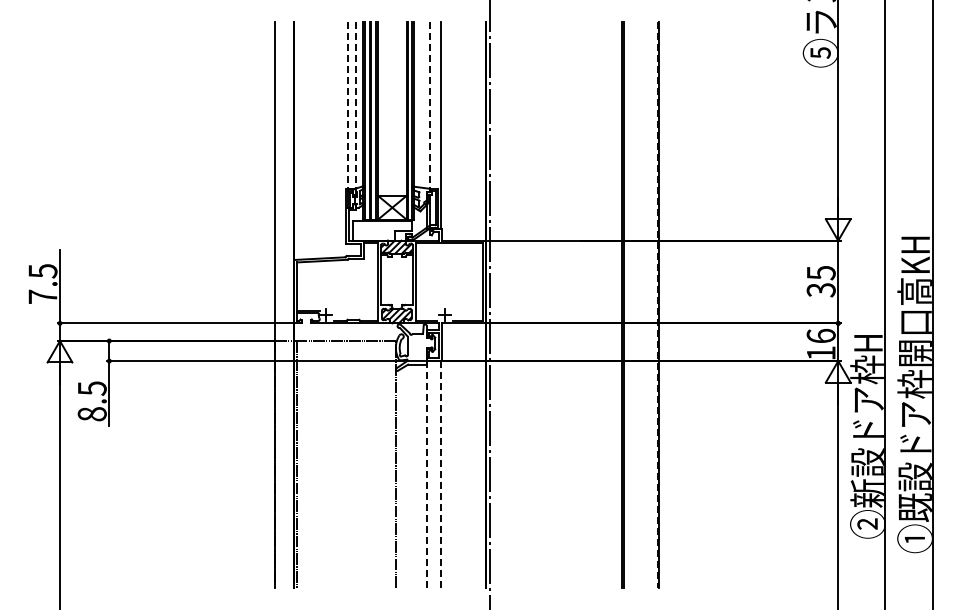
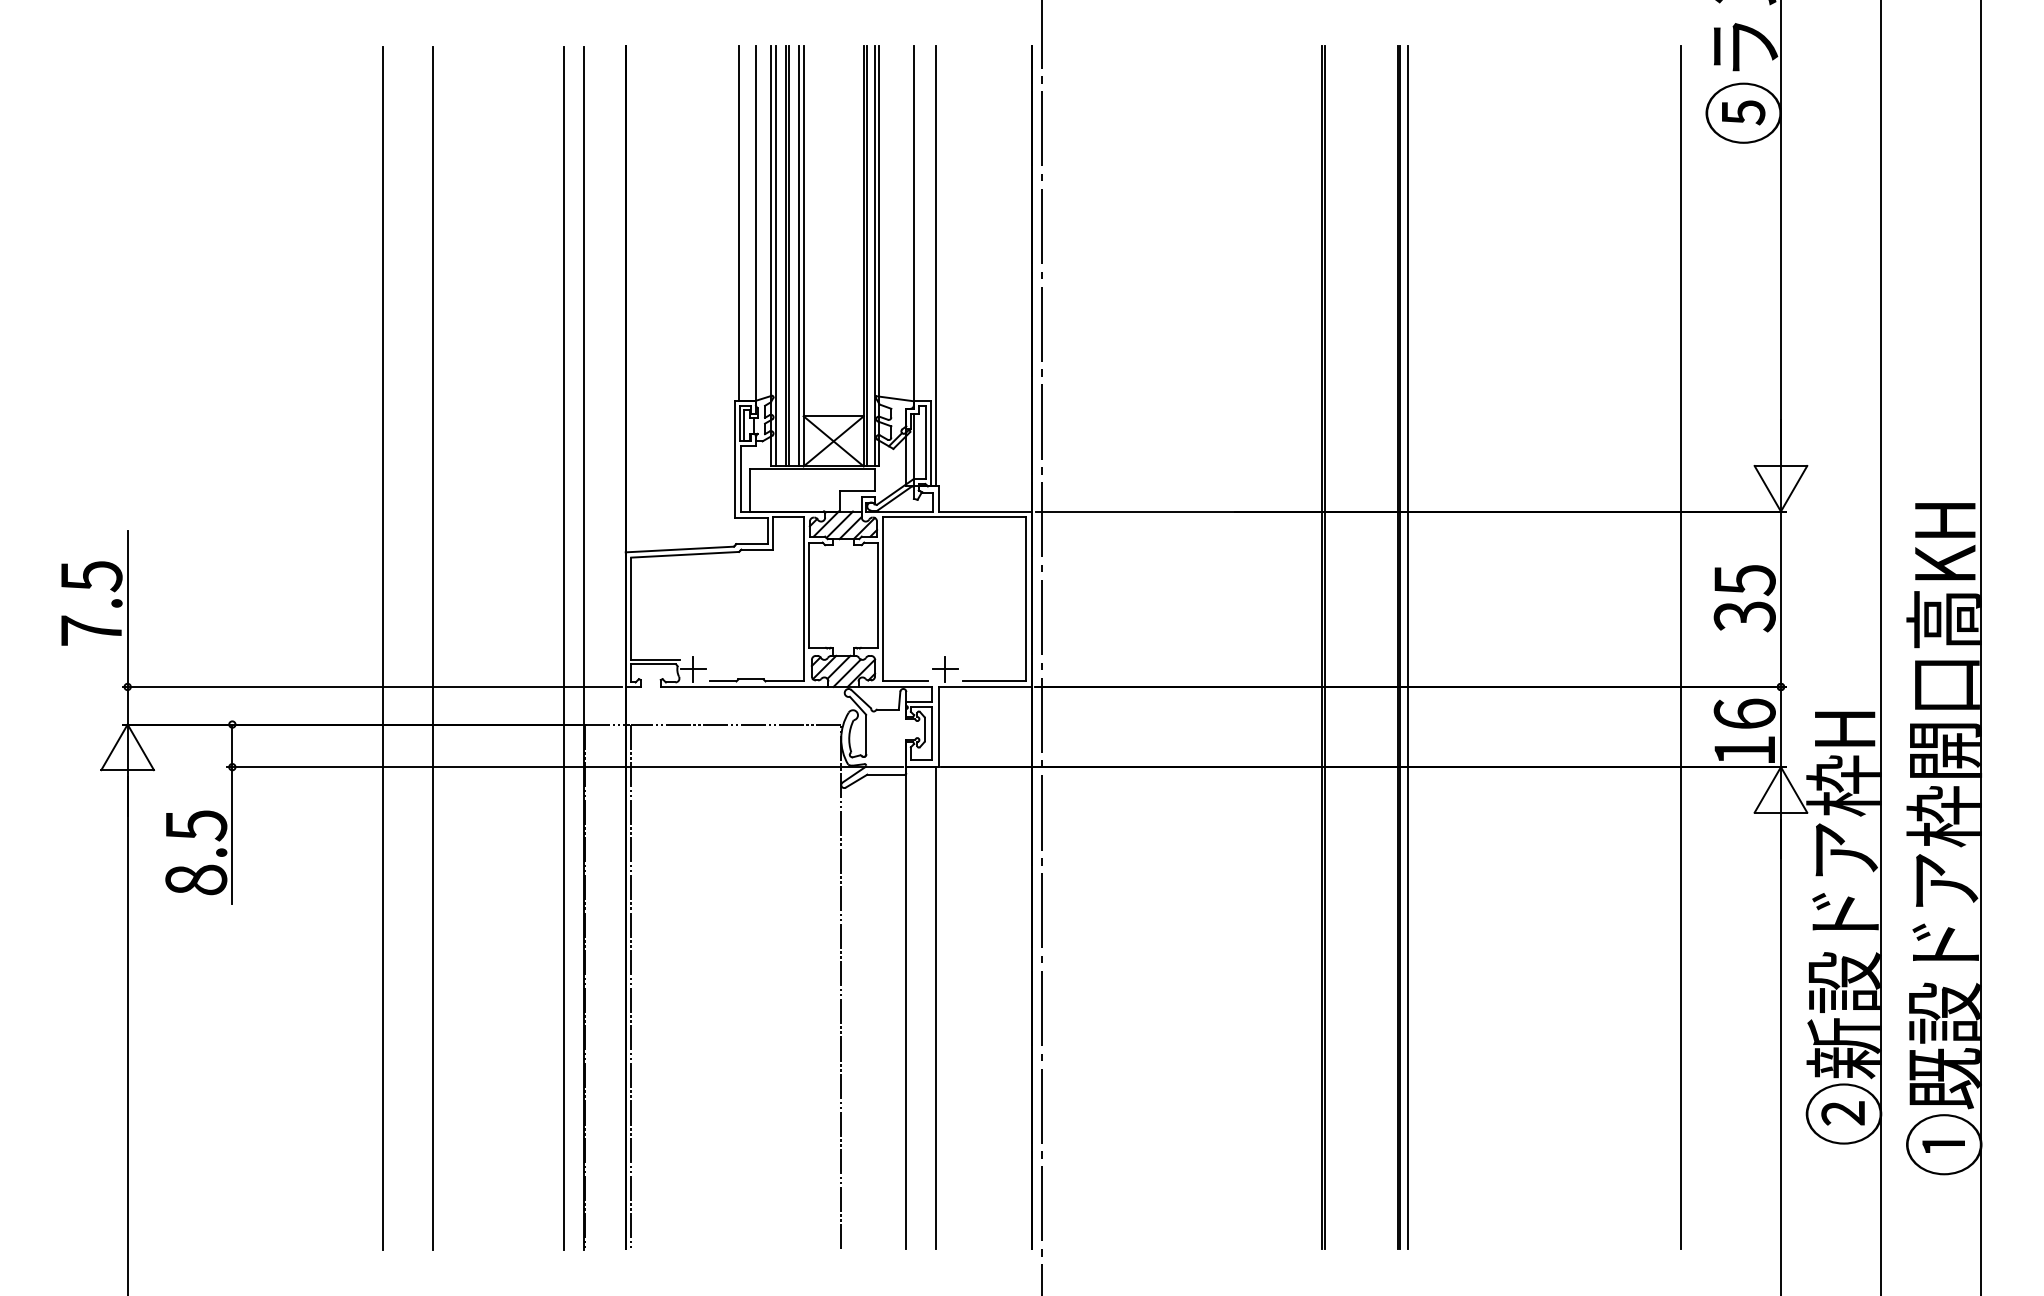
line: (347, 105) -> (738, 224), dashed -> solid
line: (355, 105) -> (755, 224), dashed -> solid
line: (430, 107) -> (914, 228), dashed -> solid
line: (180, 304) -> (383, 646), added
line: (203, 304) -> (432, 646), added
line: (265, 304) -> (564, 646), added
line: (662, 304) -> (1407, 646), added
line: (791, 304) -> (1681, 646), added
line: (657, 305) -> (1396, 649), dashed -> solid
line: (426, 474) -> (906, 1008), dashed -> solid
line: (440, 474) -> (935, 1008), dashed -> solid

